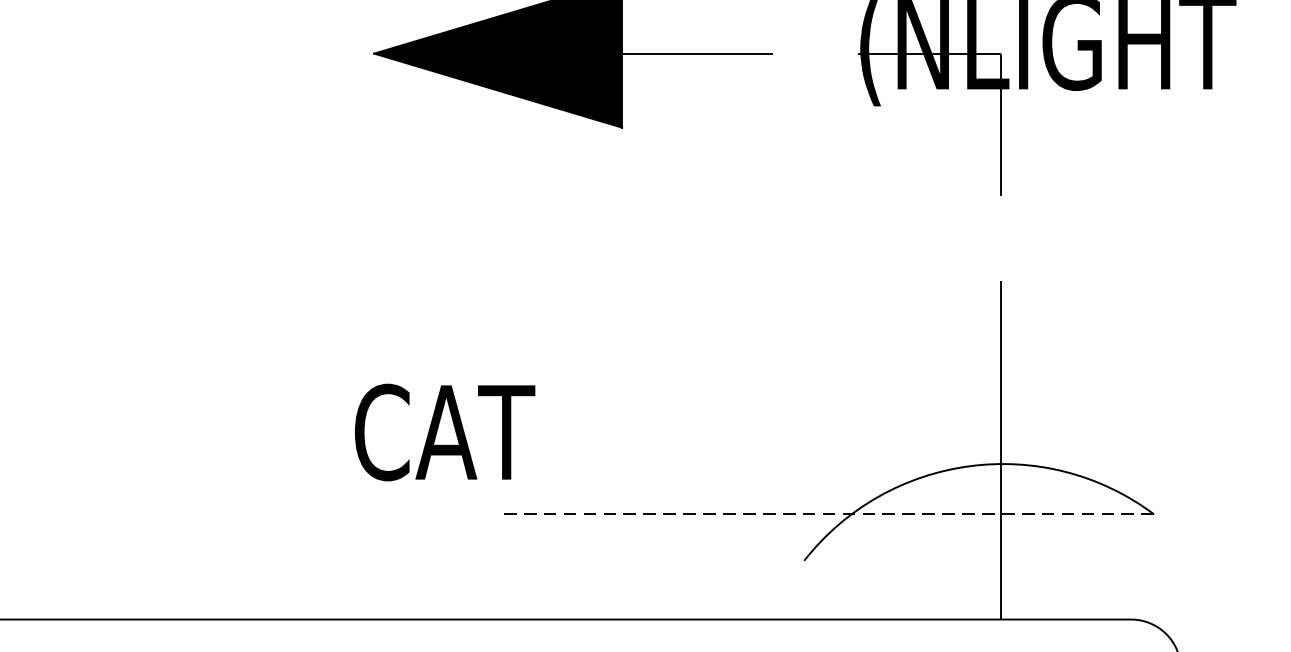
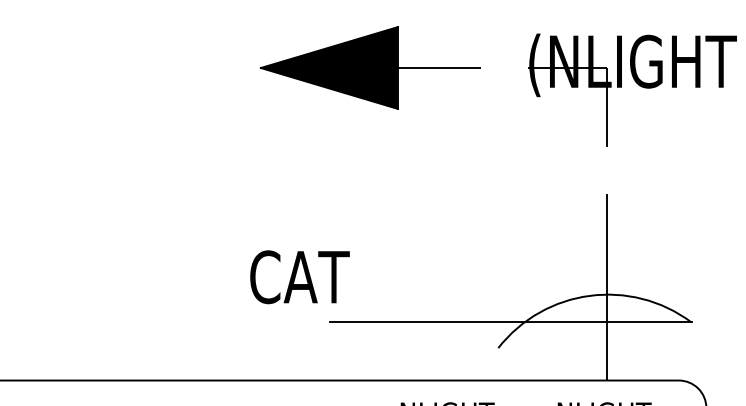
line: (826, 514) -> (510, 322), dashed -> solid

